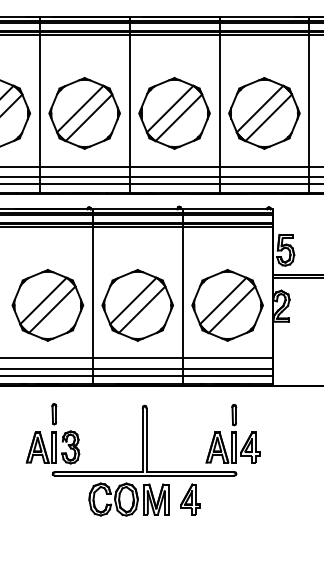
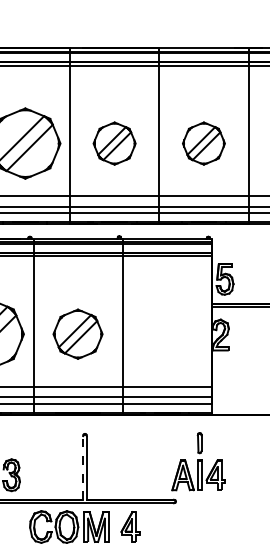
part: (174, 113) -> (114, 143), size x0.6
part: (264, 113) -> (203, 143), size x0.6
part: (137, 305) -> (77, 334), size x0.7
part: (227, 305) -> (167, 334), removed
part: (232, 433) -> (198, 461), moved
line: (142, 439) -> (82, 467), solid -> dashed

